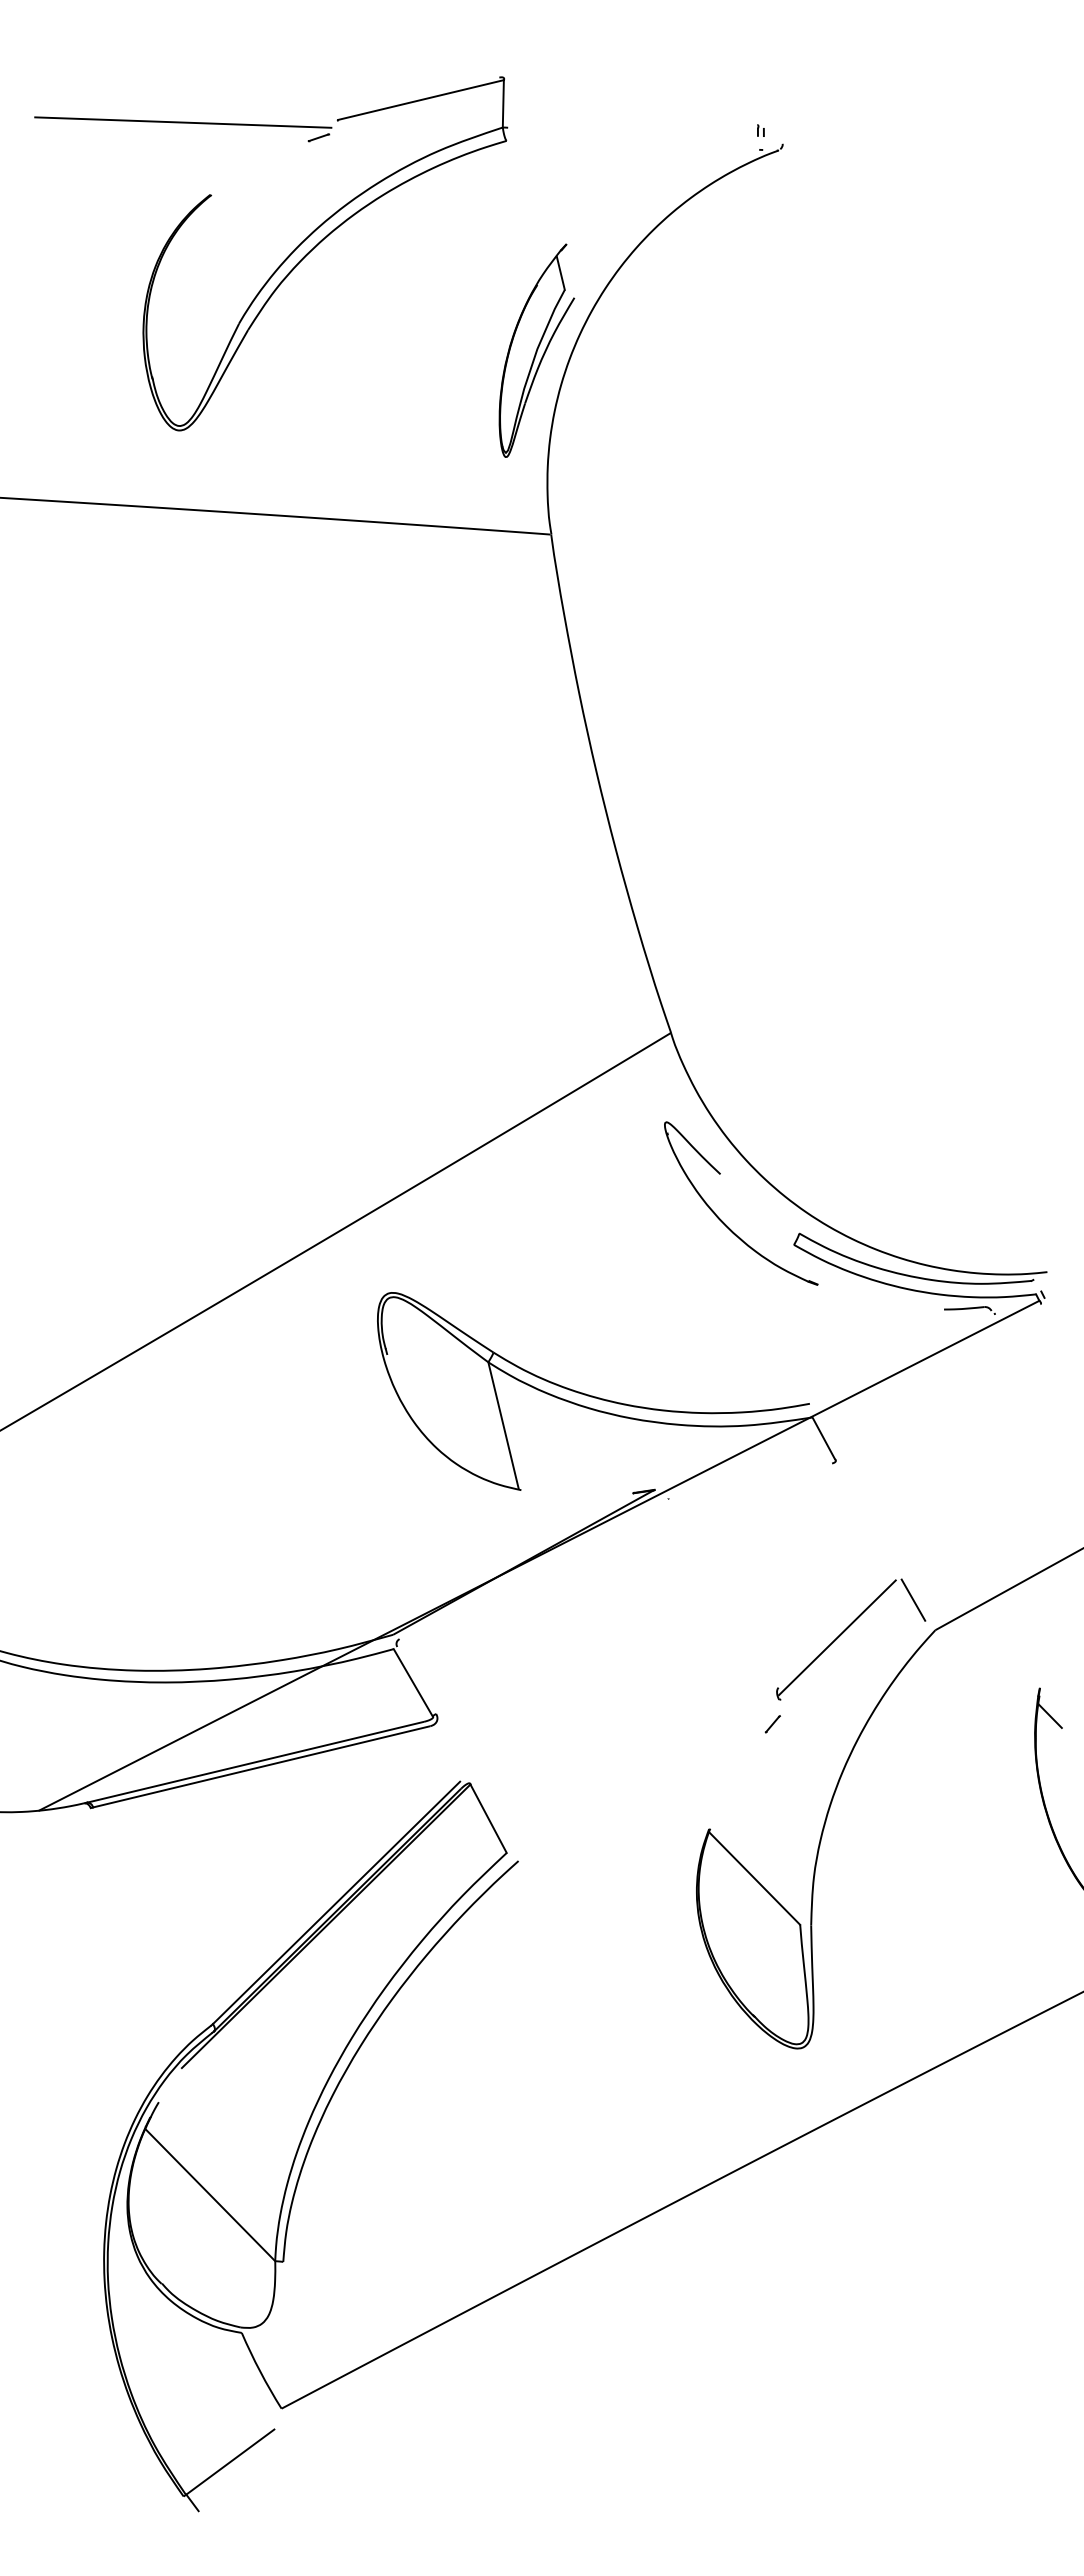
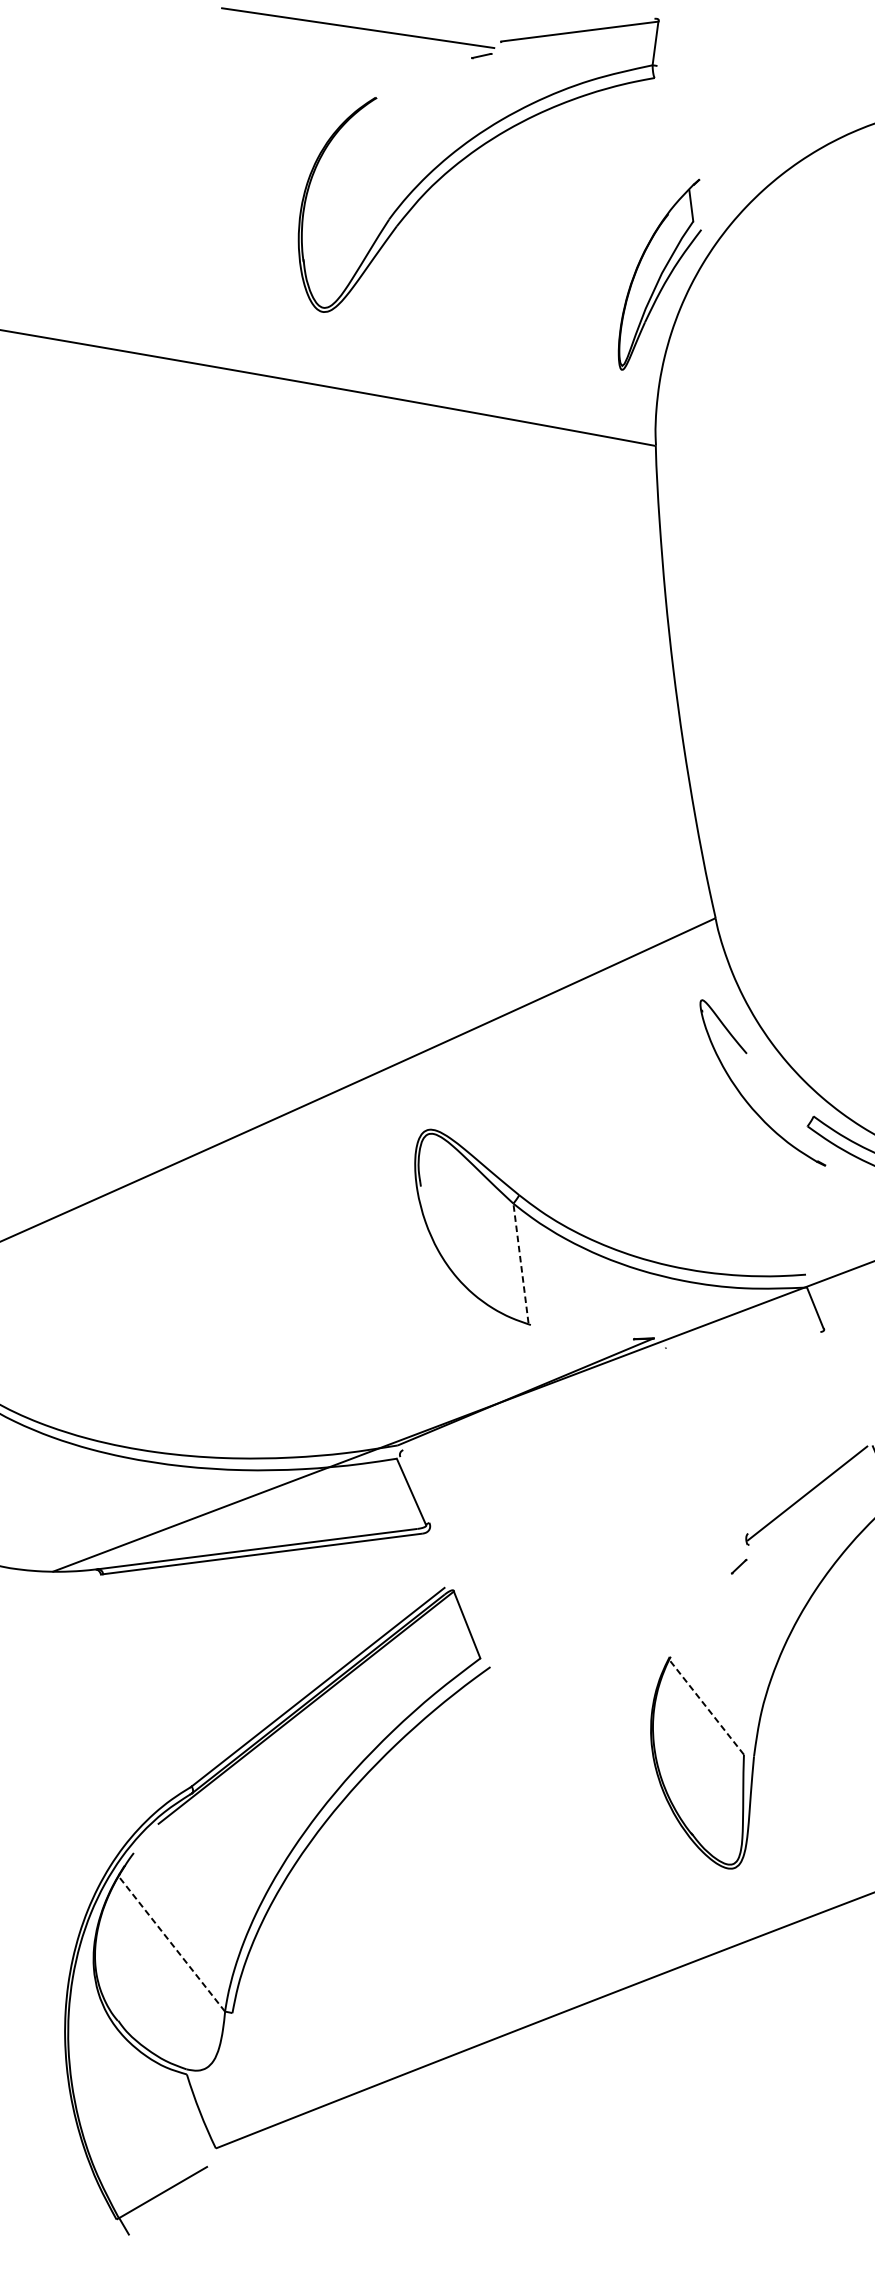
line: (503, 1425) -> (520, 1263), solid -> dashed
line: (754, 1878) -> (706, 1707), solid -> dashed
line: (210, 2195) -> (172, 1944), solid -> dashed

